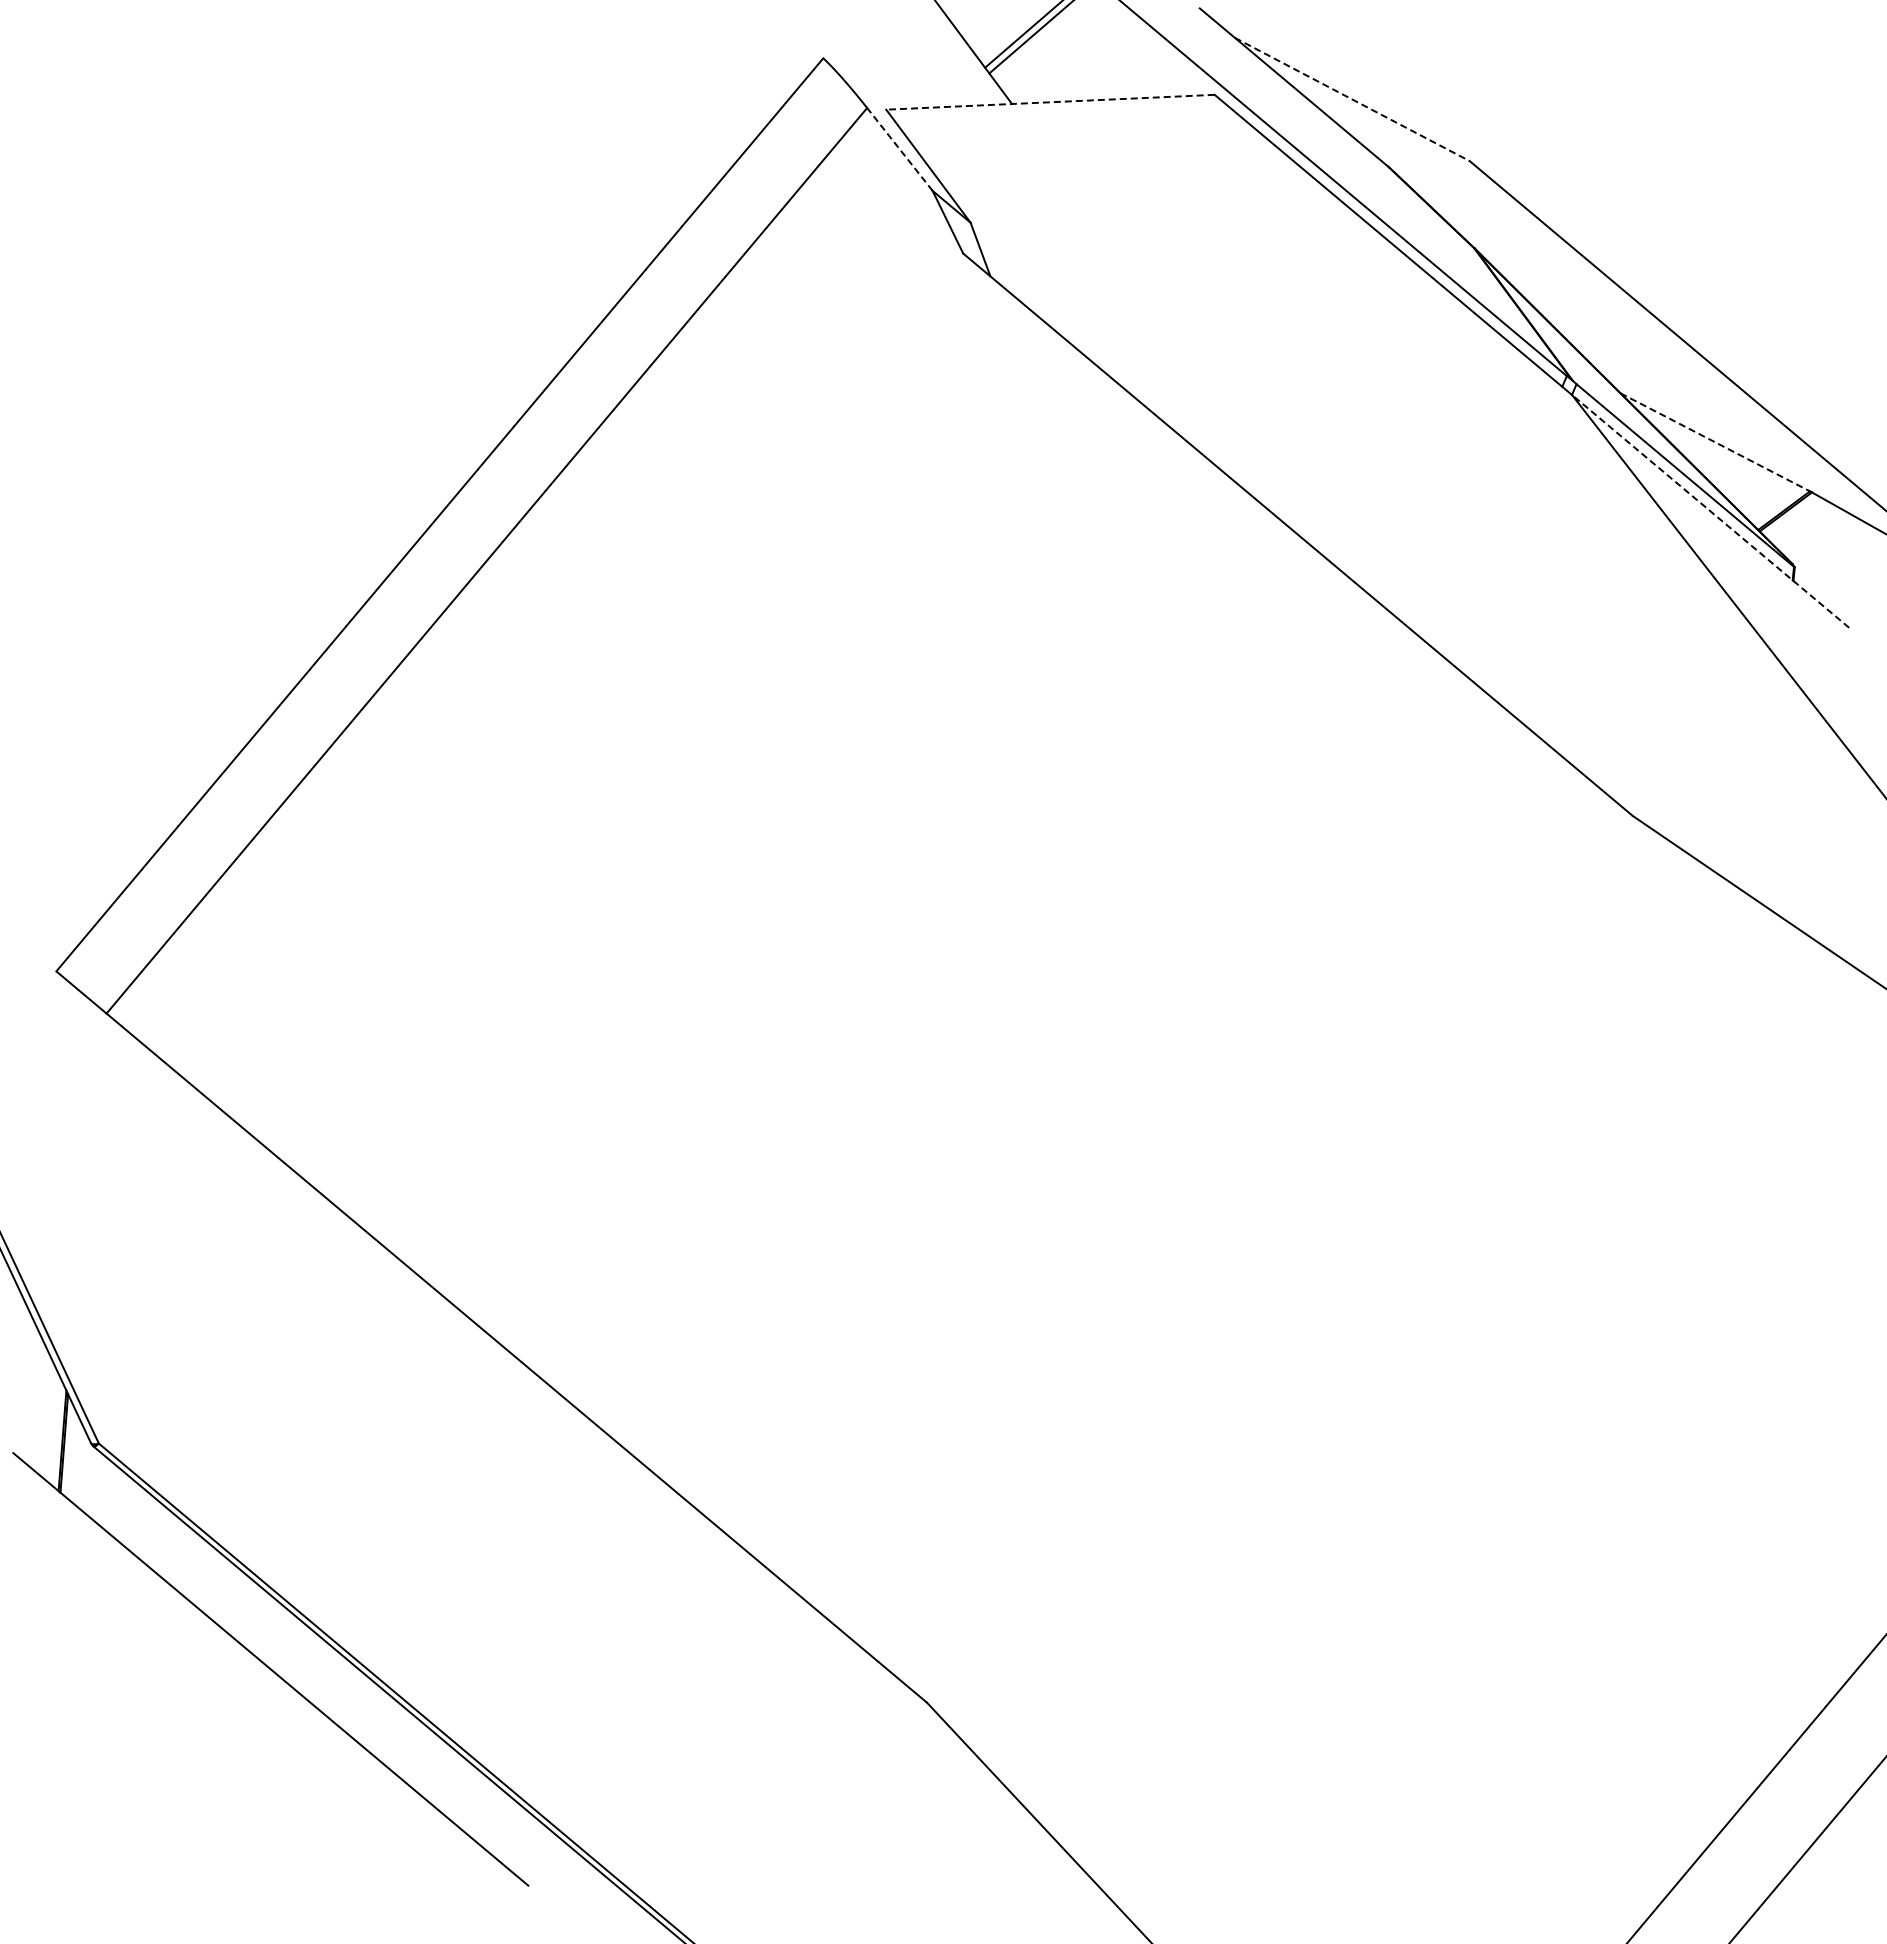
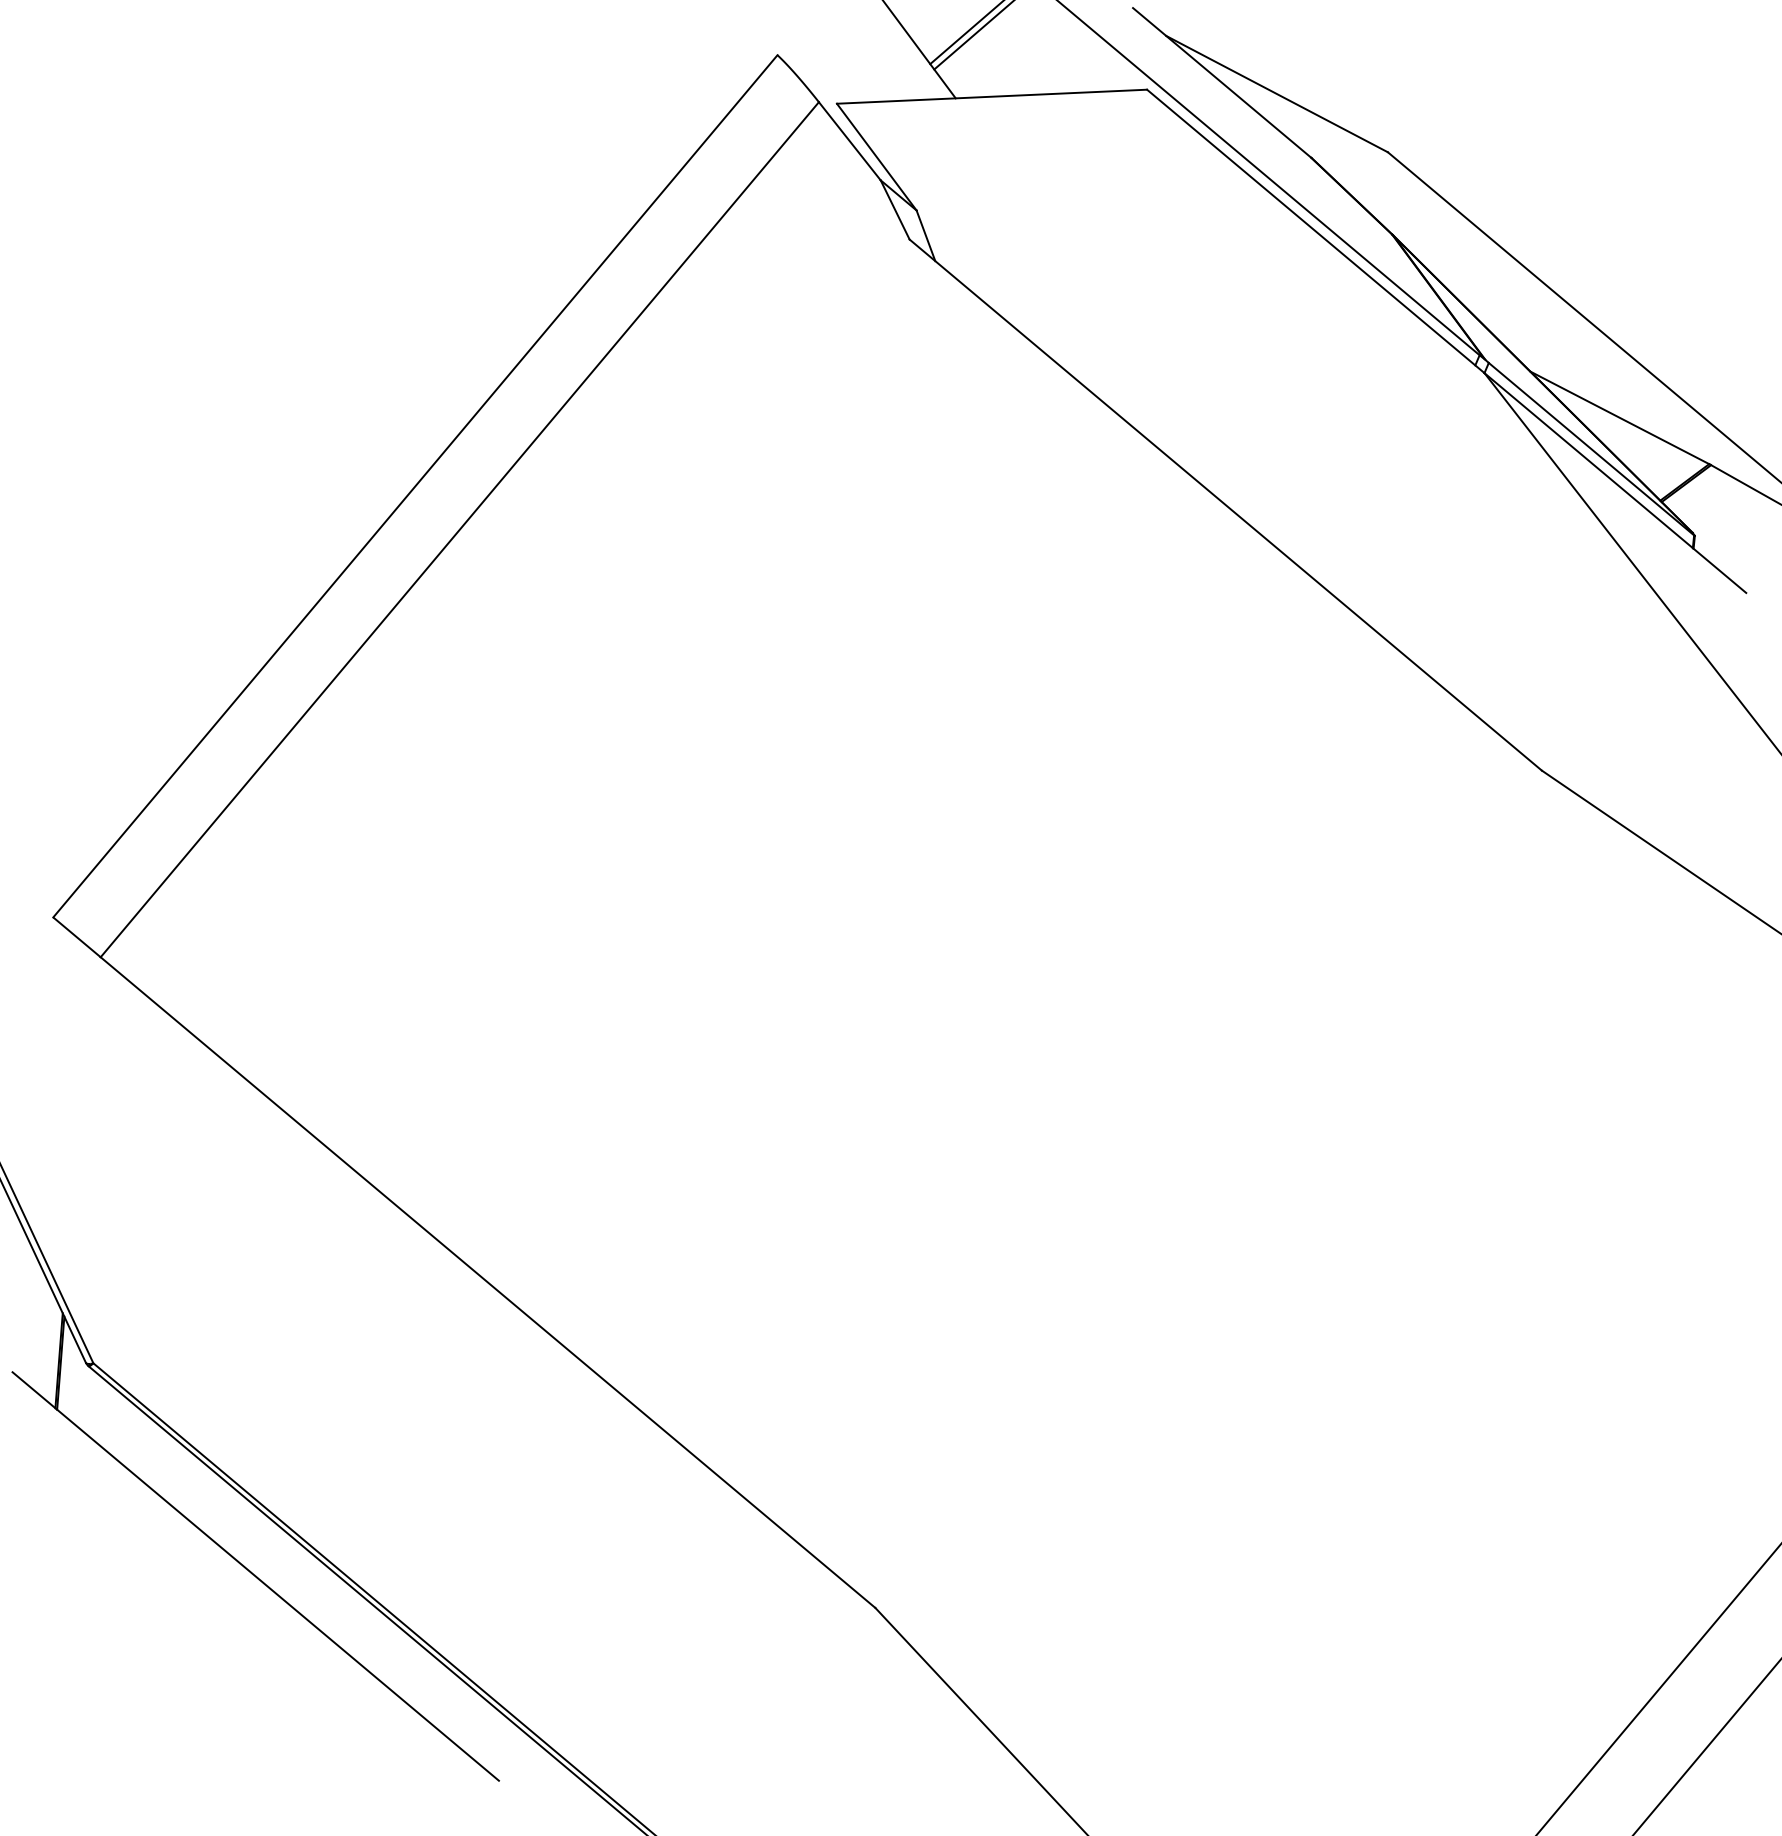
line: (1352, 99) -> (1277, 94), dashed -> solid
line: (1049, 102) -> (991, 96), dashed -> solid
line: (899, 149) -> (849, 141), dashed -> solid
line: (1715, 442) -> (1619, 417), dashed -> solid
line: (1710, 511) -> (1615, 483), dashed -> solid

